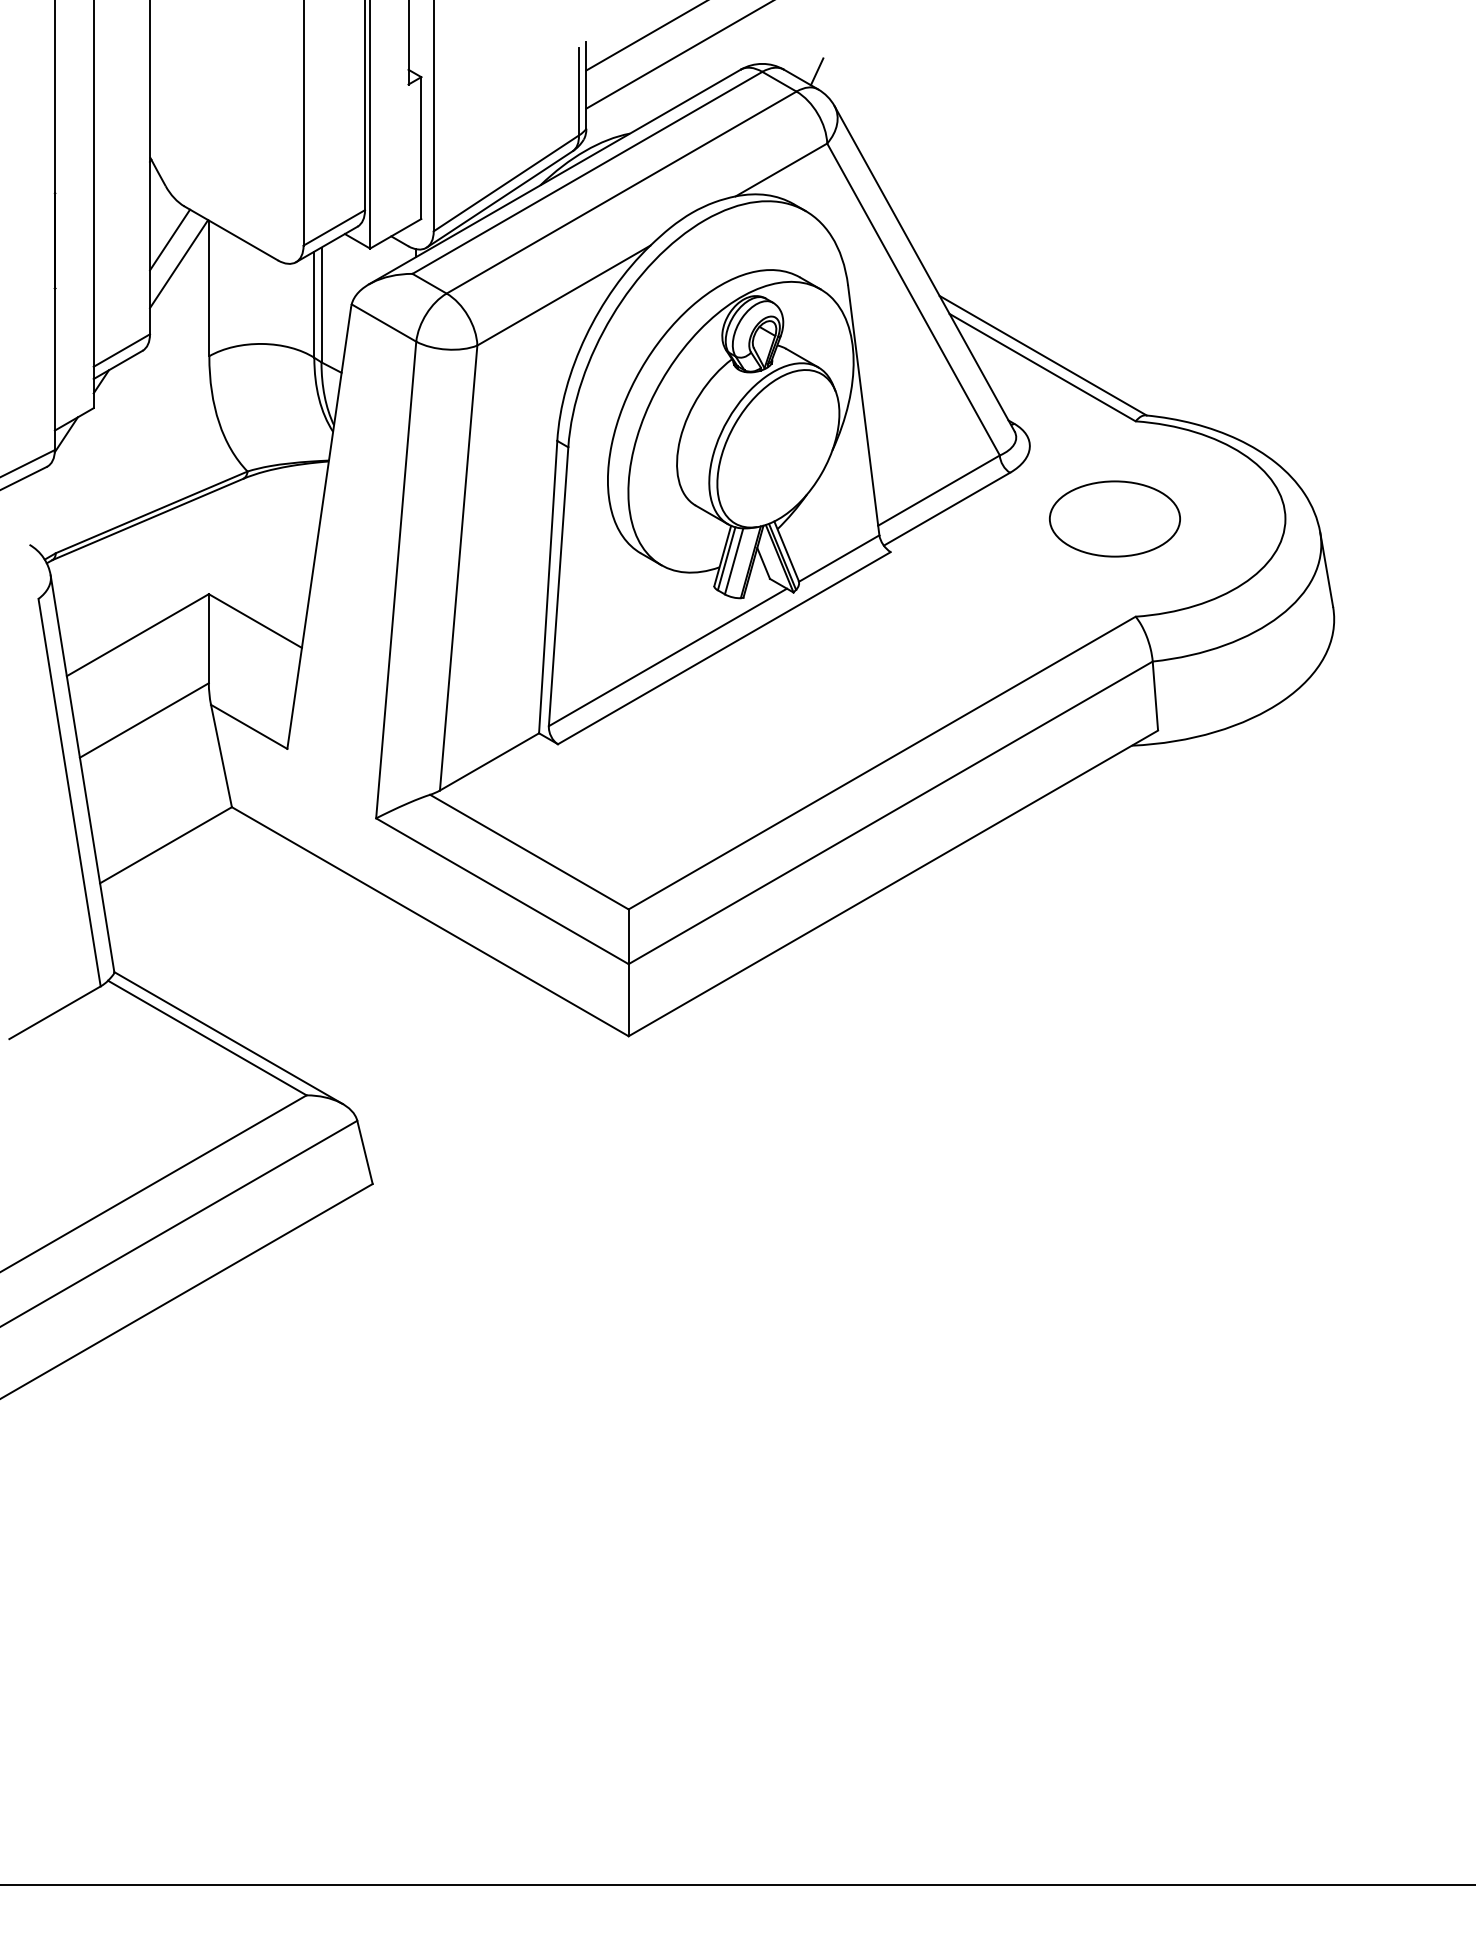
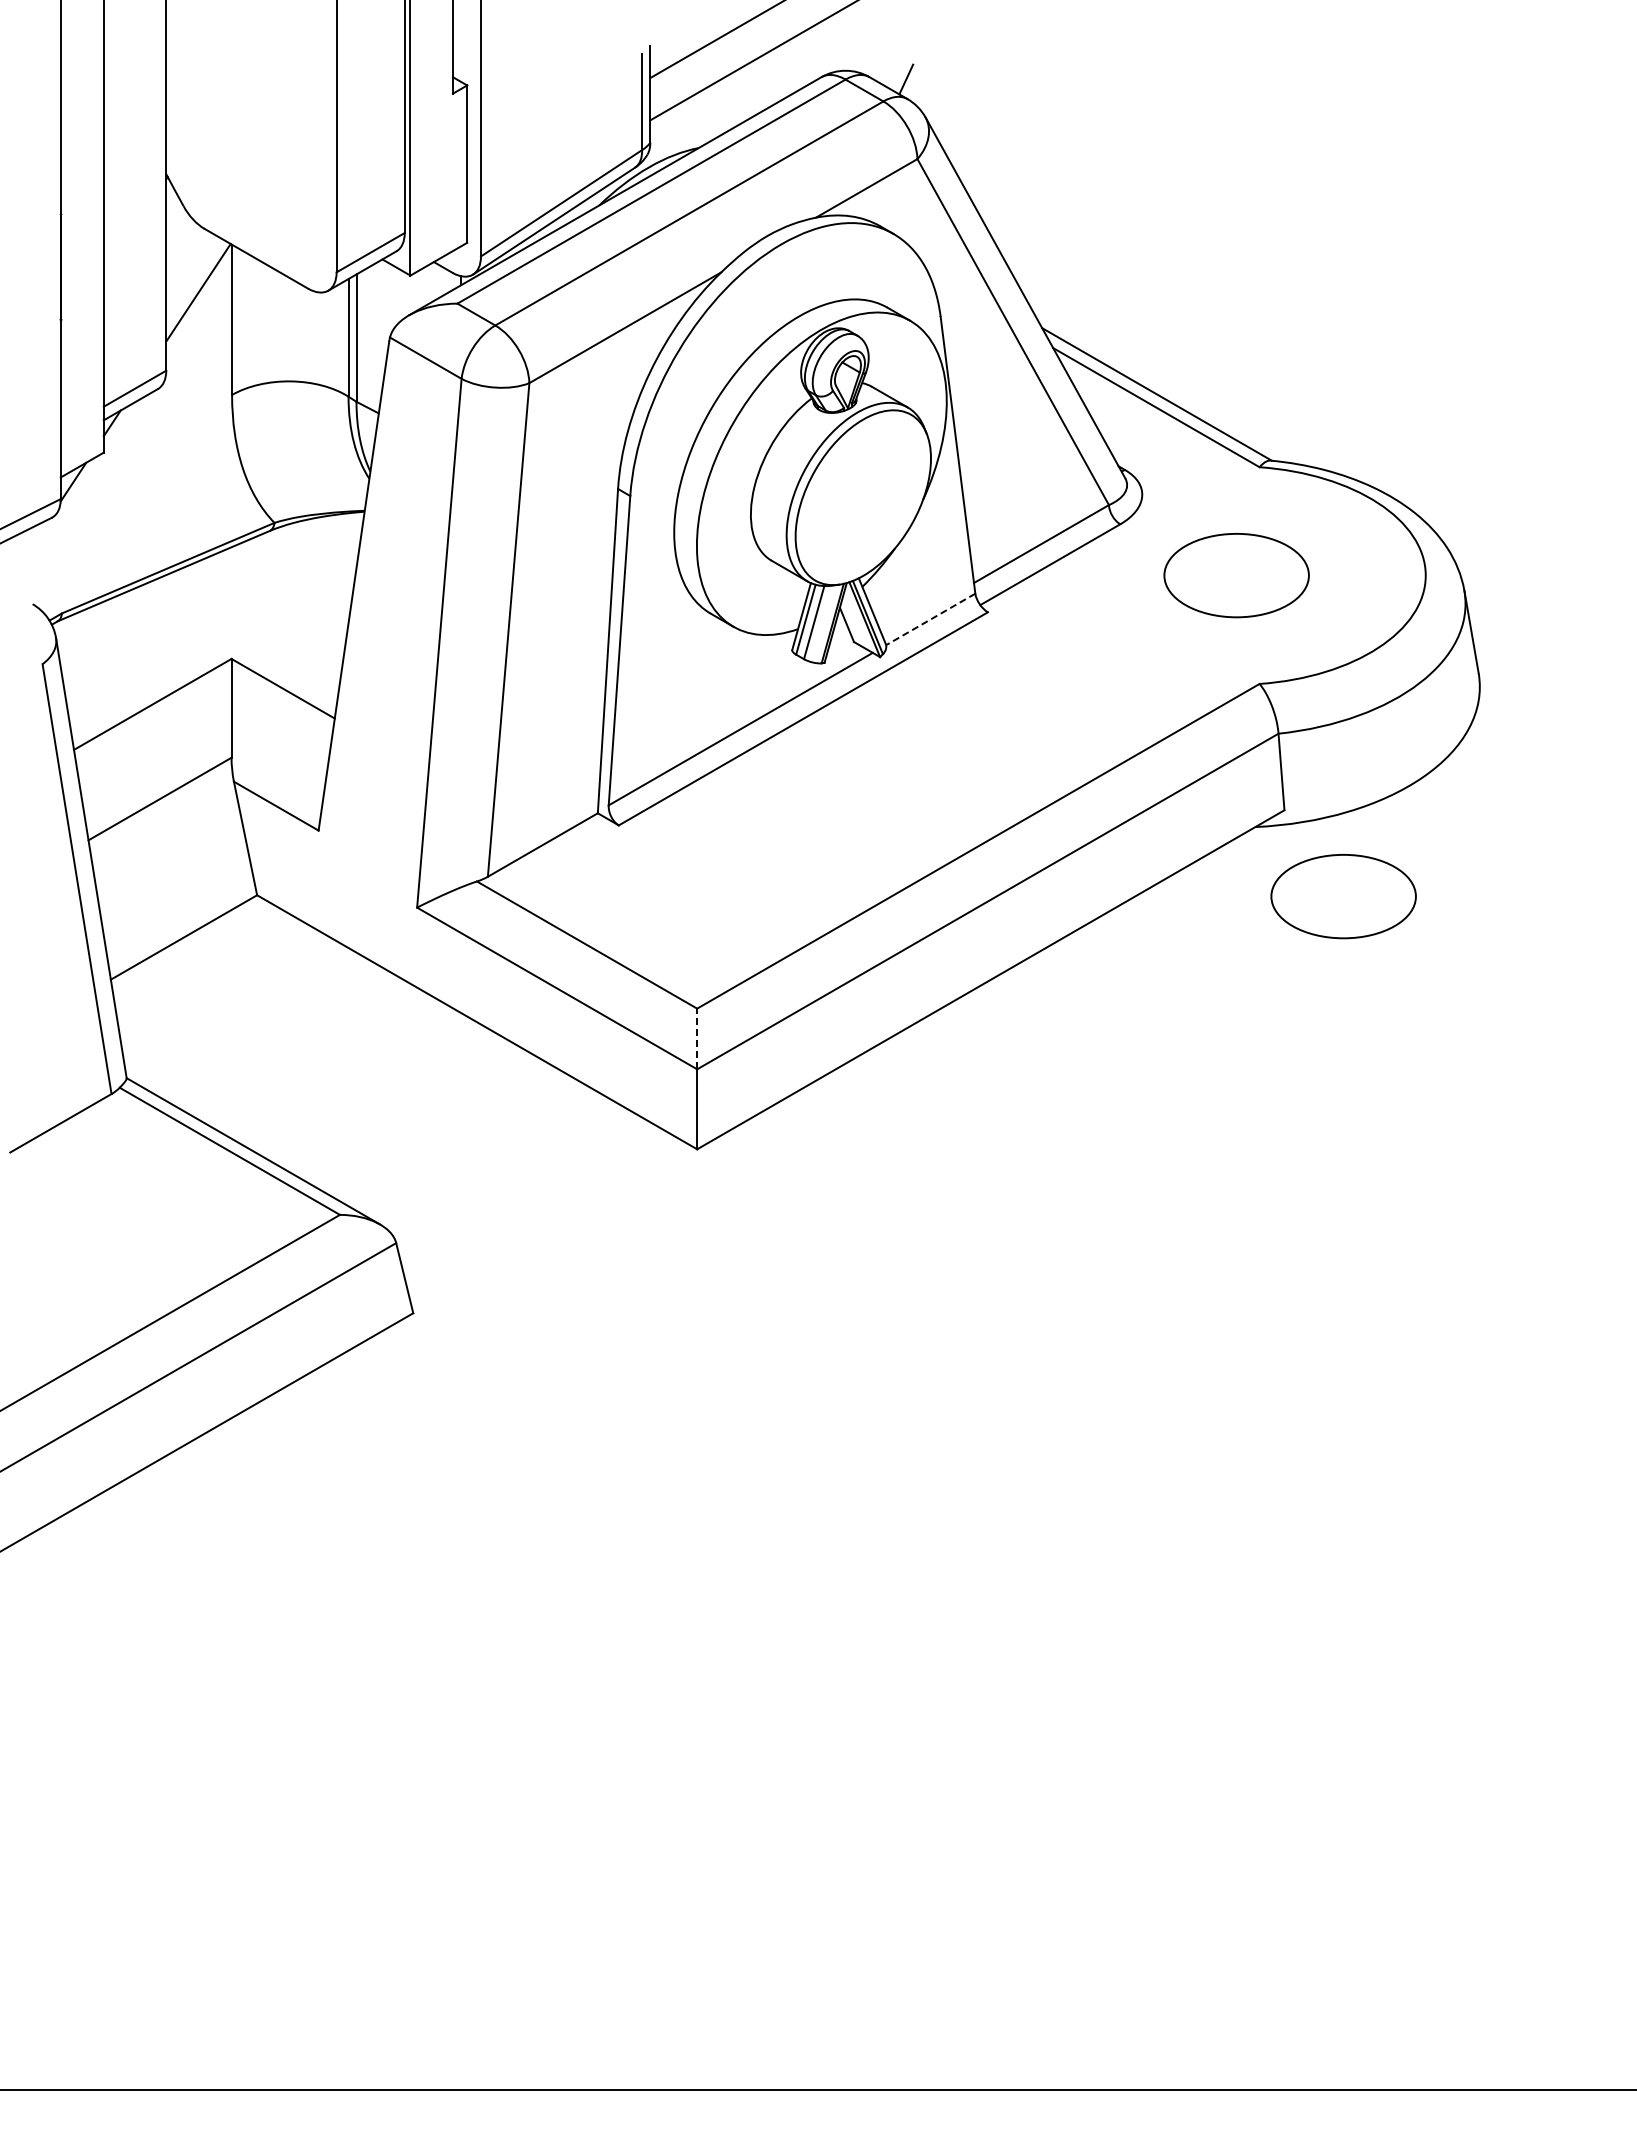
line: (170, 239) -> (188, 265), removed
line: (838, 558) -> (930, 619), solid -> dashed
part: (1211, 808) -> (1343, 896), added
line: (628, 936) -> (697, 1038), solid -> dashed

